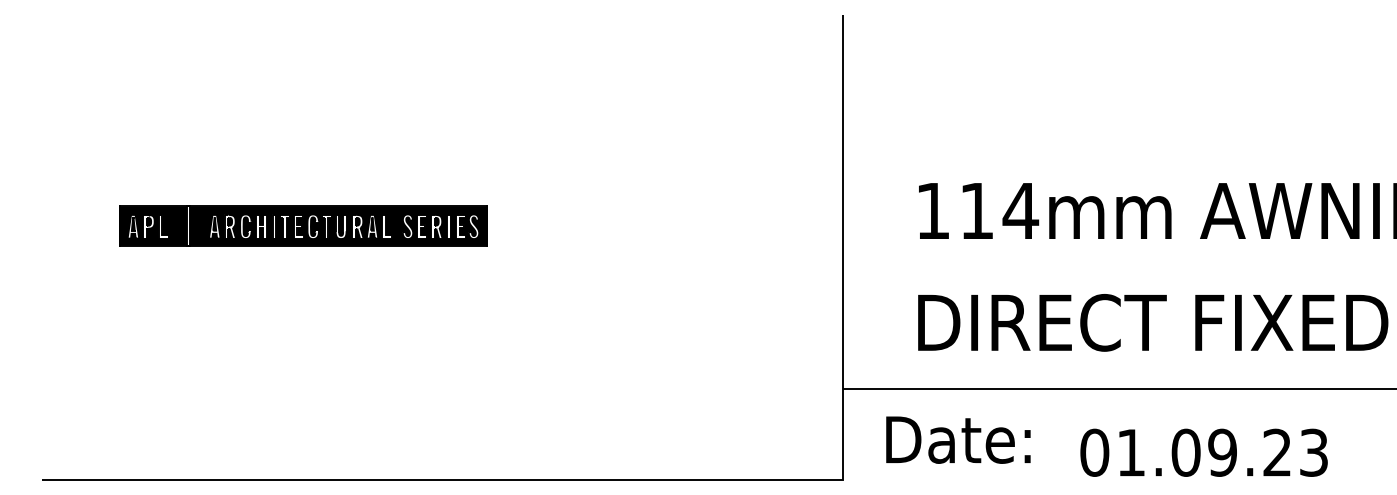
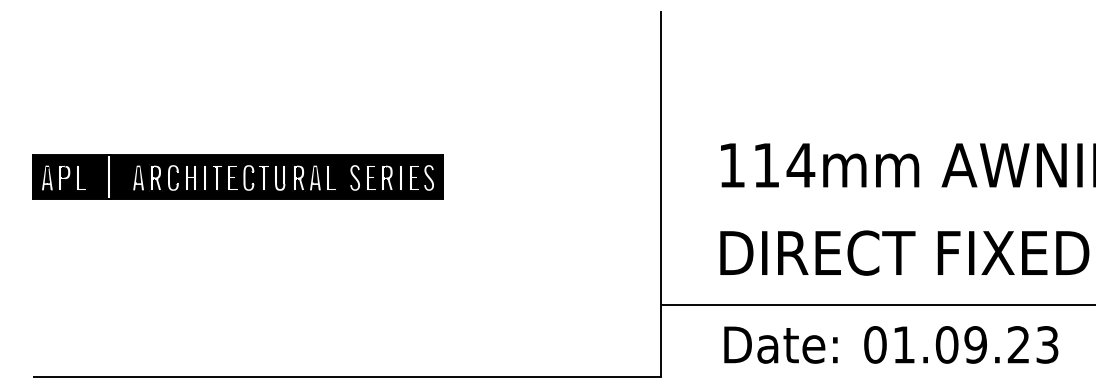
part: (303, 225) -> (238, 176), size x1.43
text: (958, 439) -> (781, 344), moved
text: (1203, 452) -> (960, 344), moved

